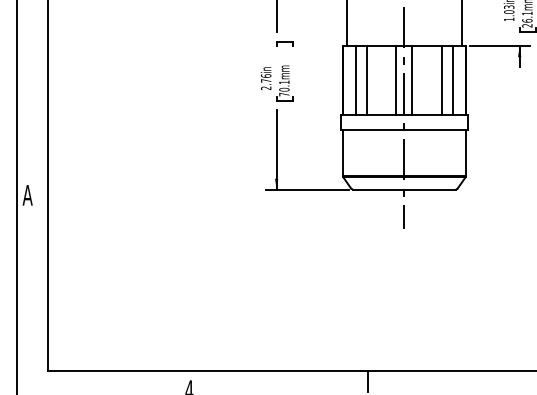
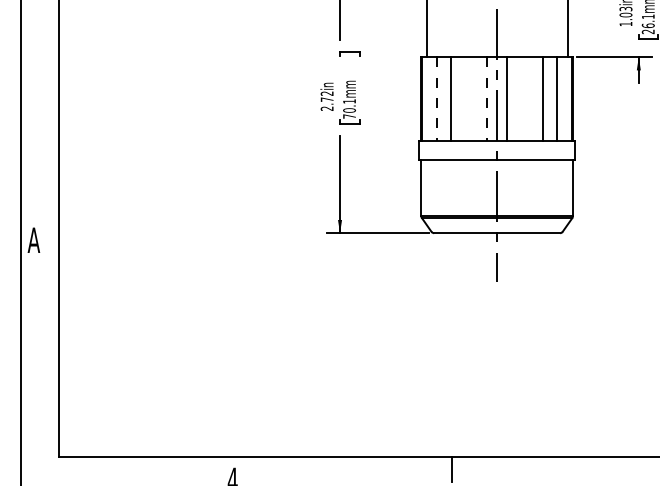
text: (266, 75) -> (327, 93), 2.76in -> 2.72in
line: (355, 81) -> (436, 100), solid -> dashed
line: (396, 81) -> (487, 100), solid -> dashed

